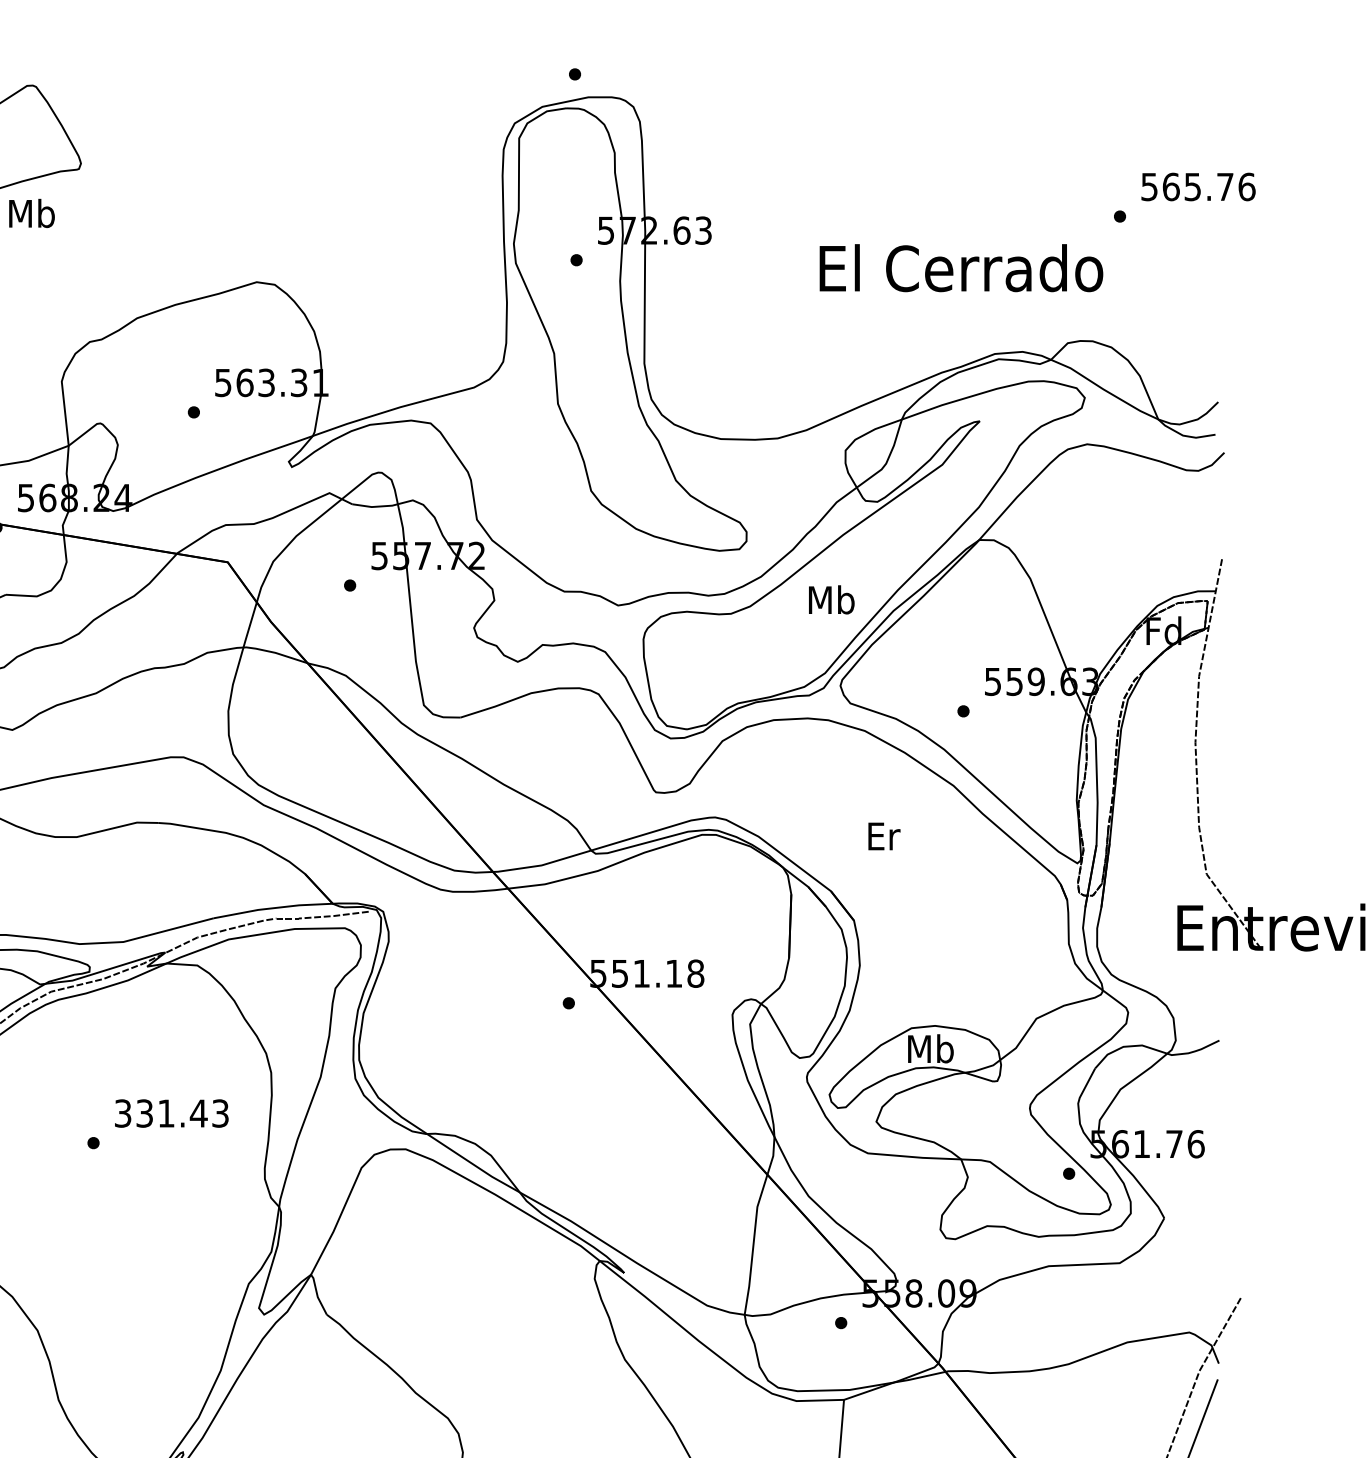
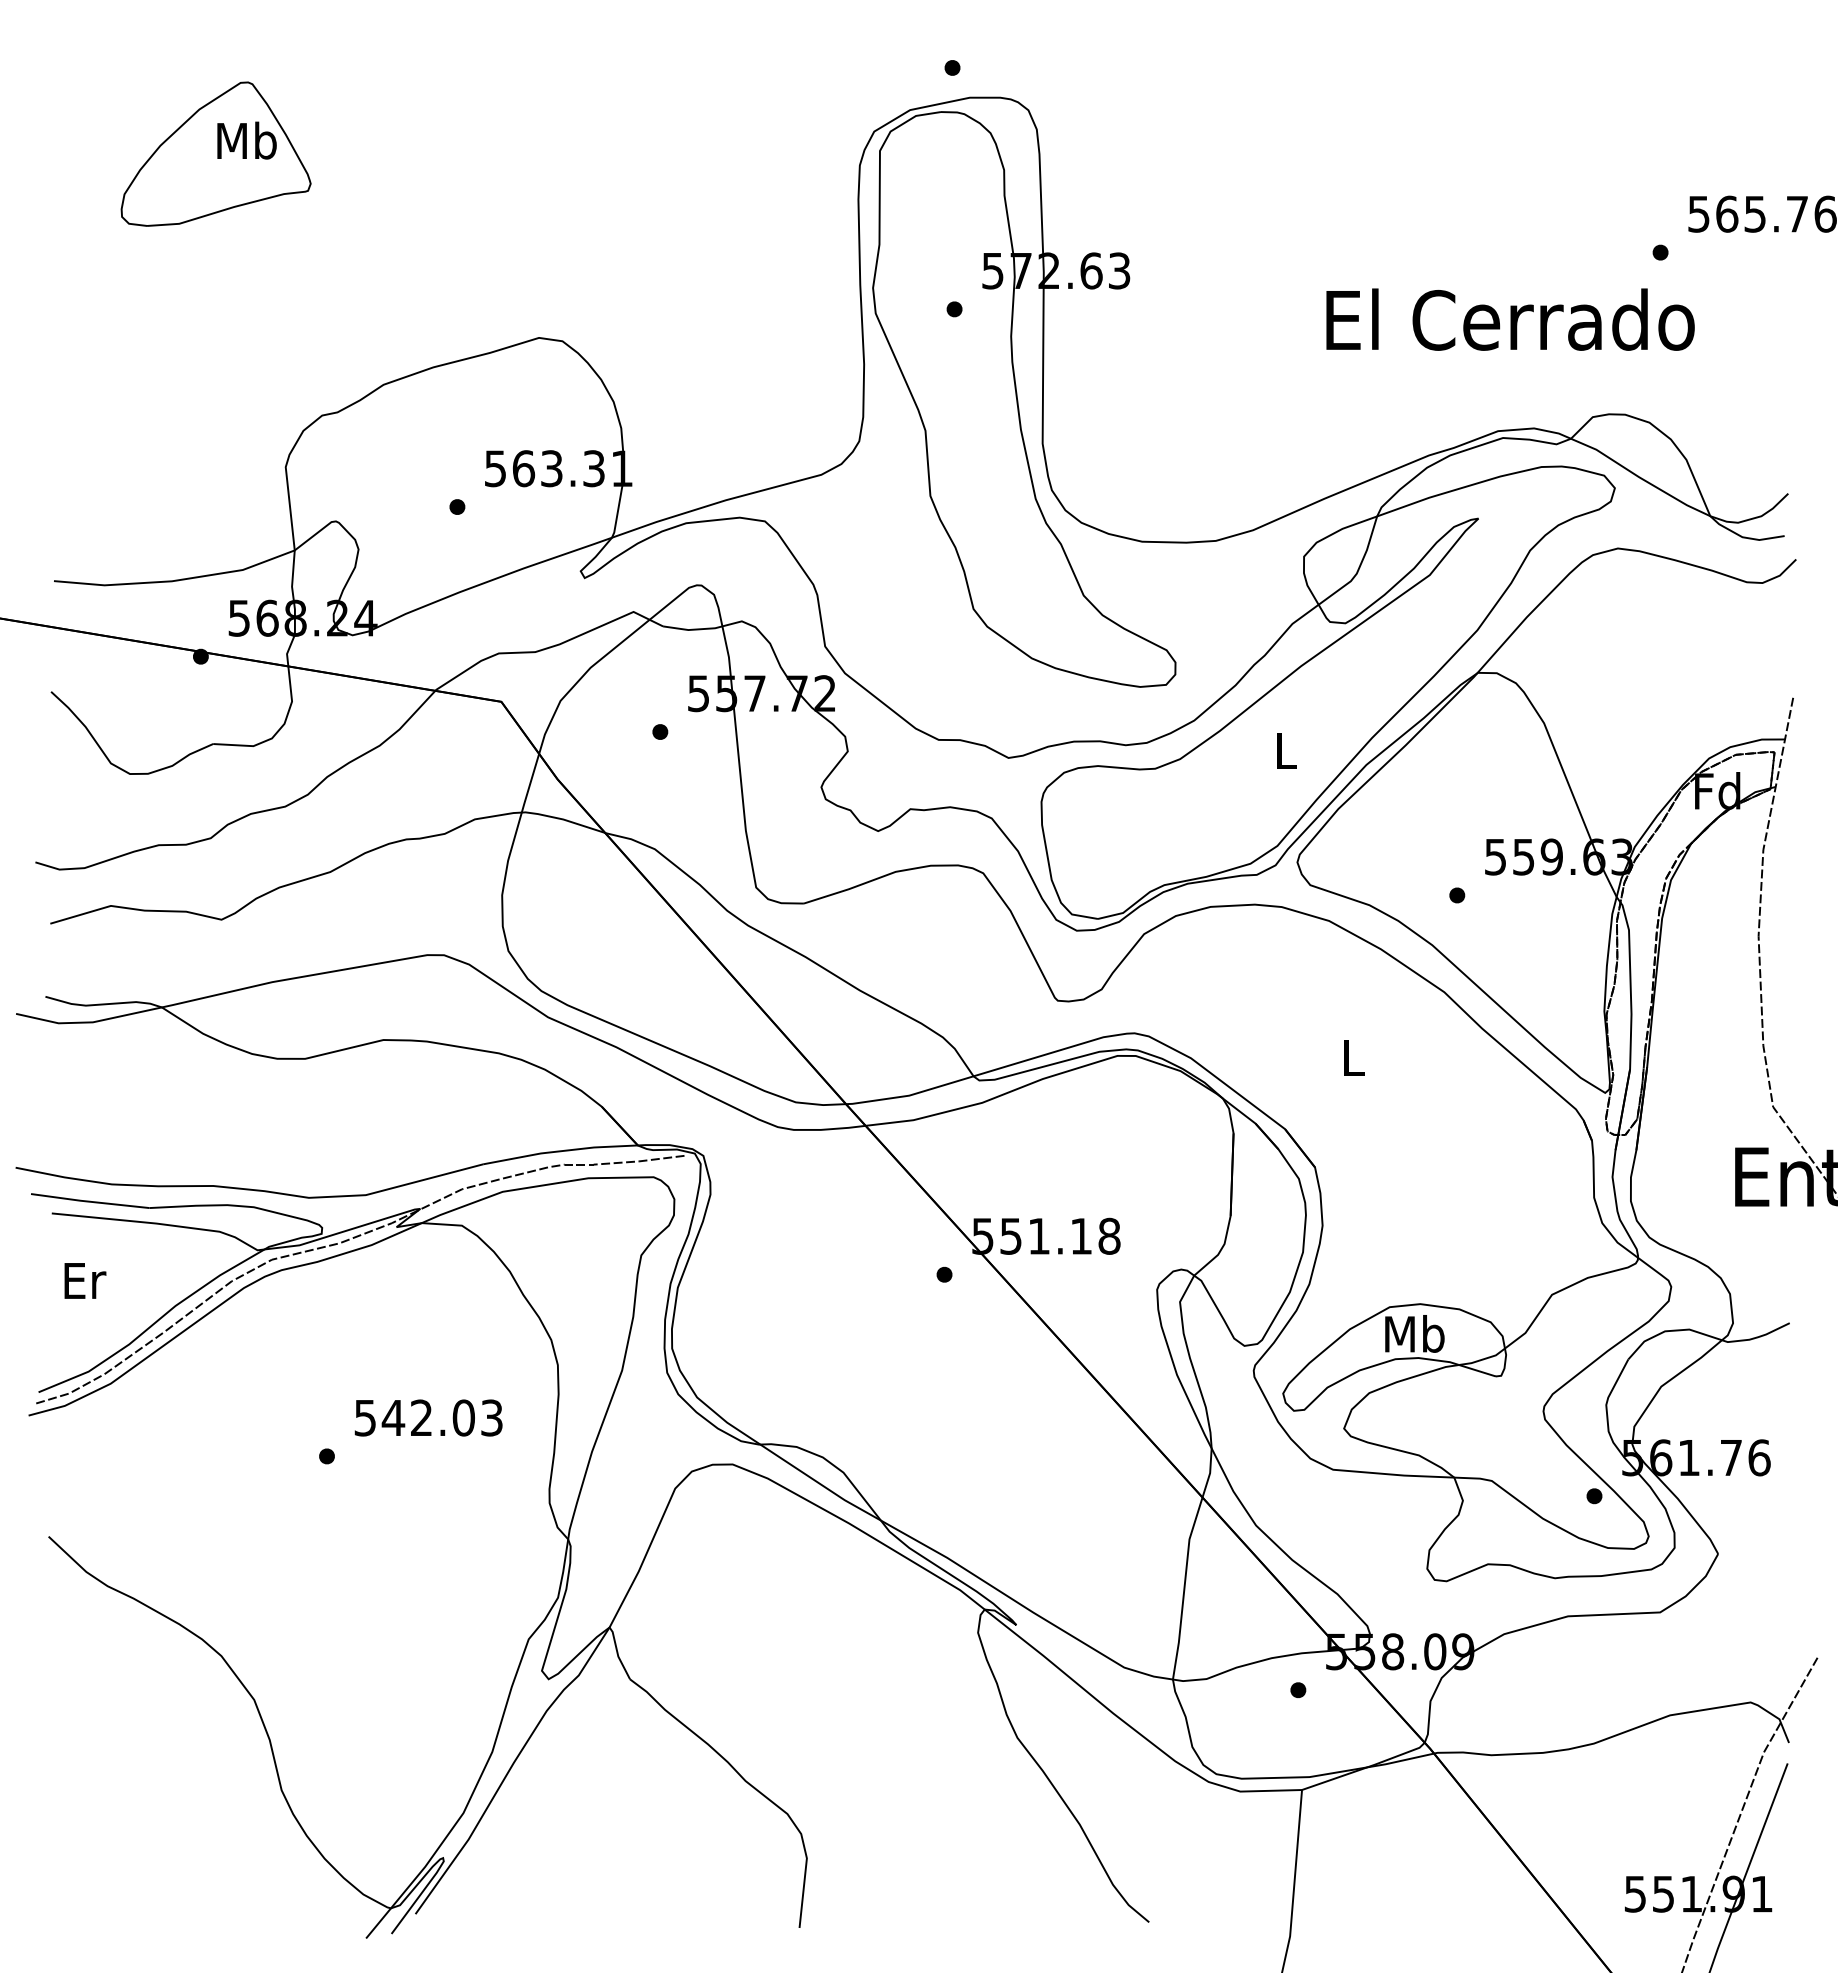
text: (31, 213) -> (246, 140), moved
text: (961, 268) -> (1510, 319), moved
text: (831, 599) -> (1285, 750), Mb -> L
text: (884, 836) -> (1354, 1057), Er -> L
text: (161, 1113) -> (415, 1417), 331.43 -> 542.03

